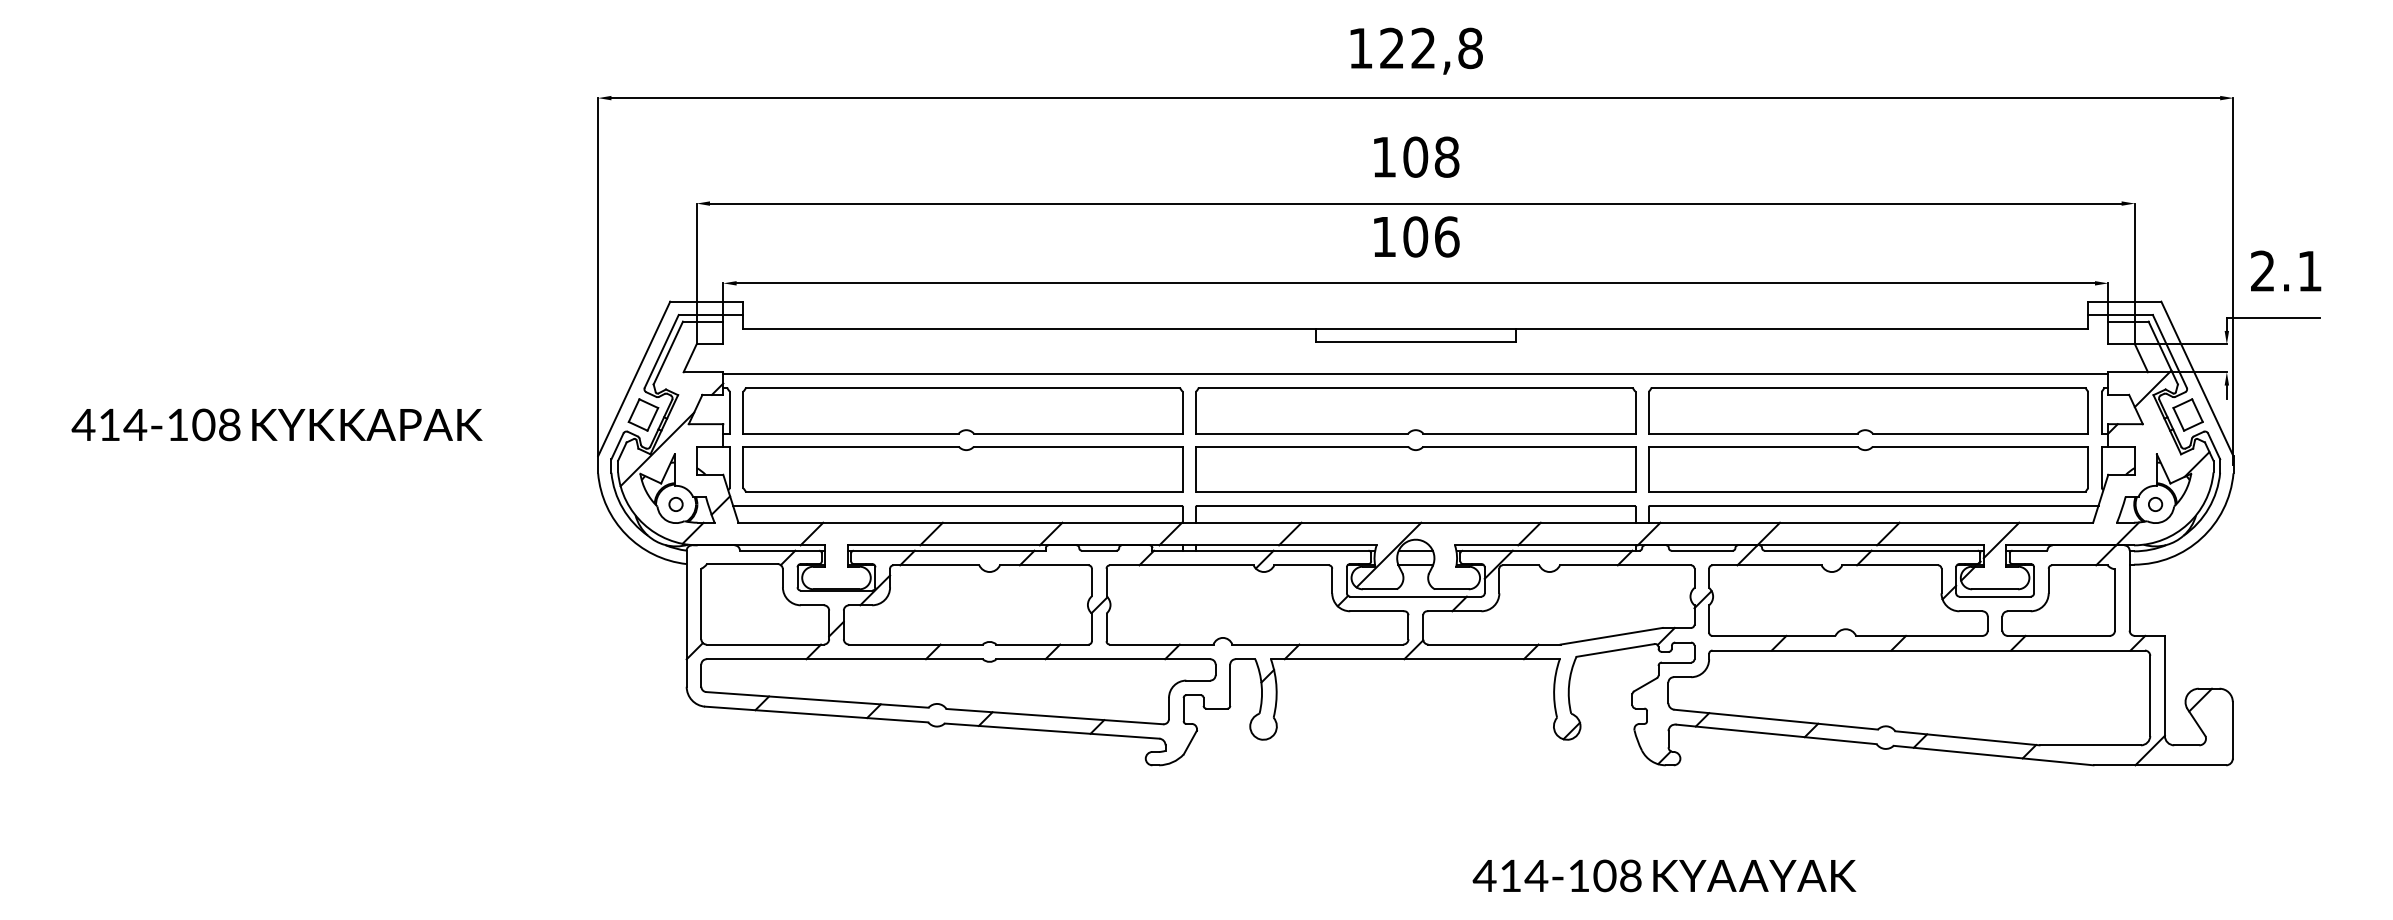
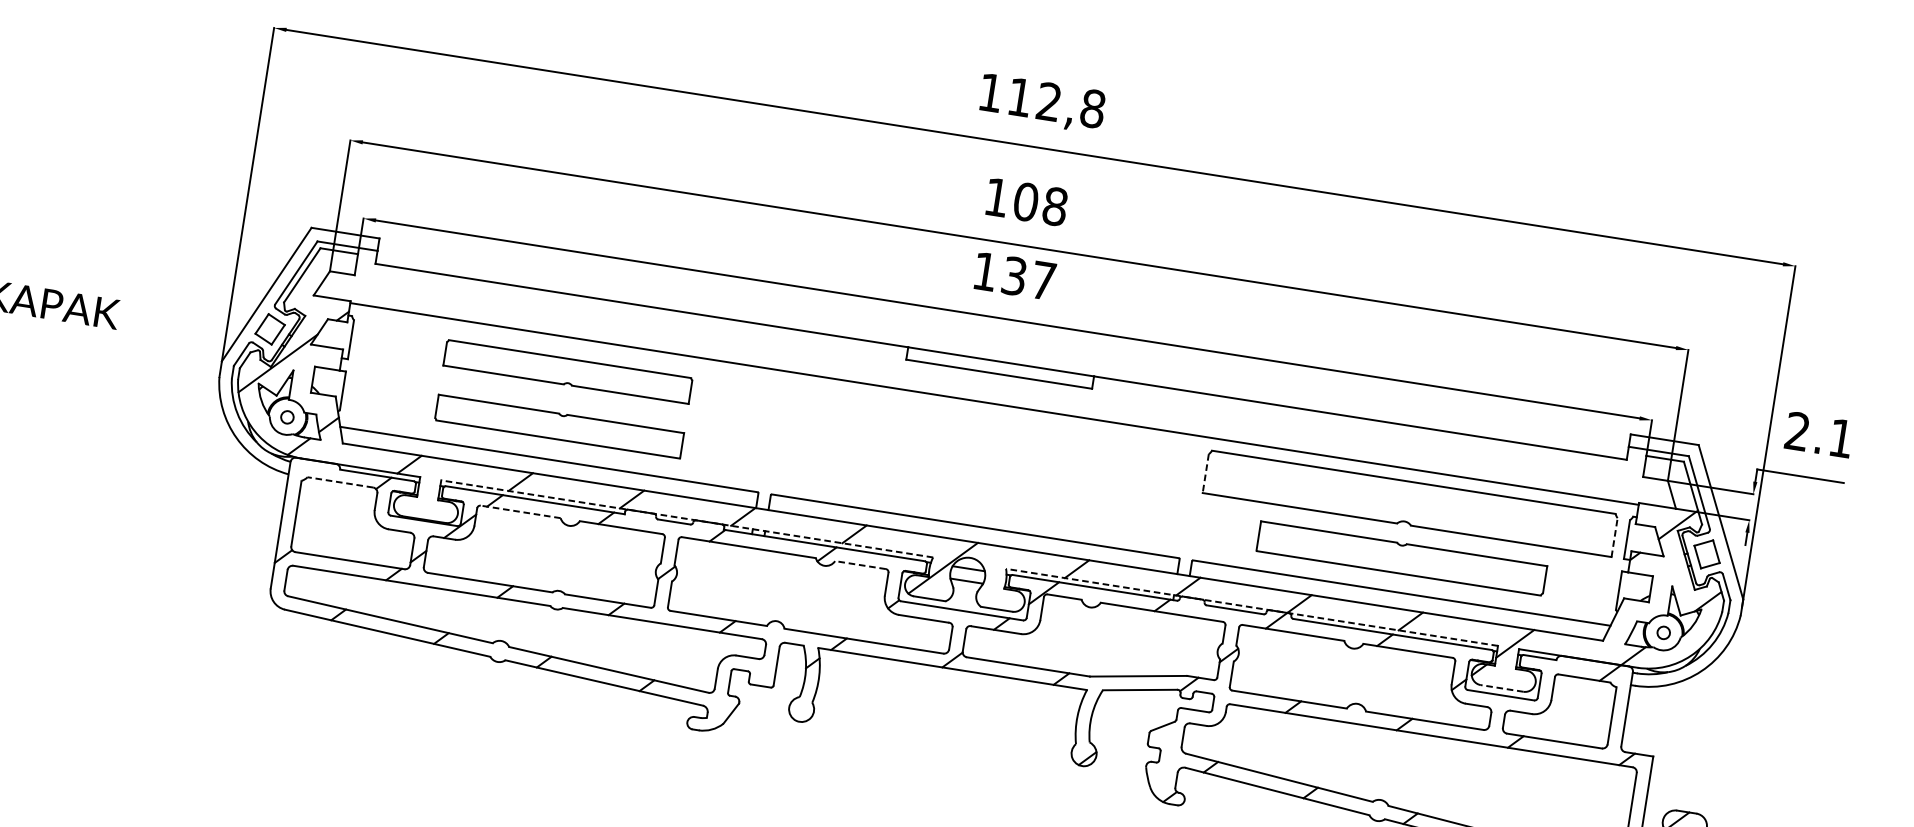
text: (1391, 47) -> (1019, 96), 122,8 -> 112,8
text: (1431, 236) -> (1029, 278), 106 -> 137
part: (962, 410) -> (567, 371), size x0.6
part: (1415, 410) -> (988, 437), removed
line: (1648, 412) -> (1205, 473), solid -> dashed
line: (2088, 412) -> (1614, 537), solid -> dashed
part: (962, 469) -> (558, 426), size x0.6
part: (1415, 469) -> (980, 492), removed
part: (1868, 469) -> (1401, 558), size x0.7
line: (1111, 545) -> (686, 518), solid -> dashed
line: (1718, 545) -> (1251, 607), solid -> dashed
line: (741, 564) -> (339, 482), solid -> dashed
line: (936, 565) -> (520, 512), solid -> dashed
line: (1301, 565) -> (860, 565), solid -> dashed
line: (1995, 589) -> (1502, 688), solid -> dashed

